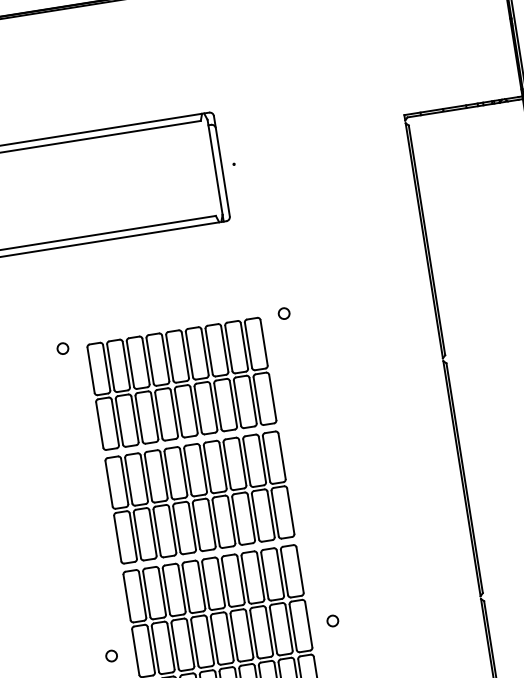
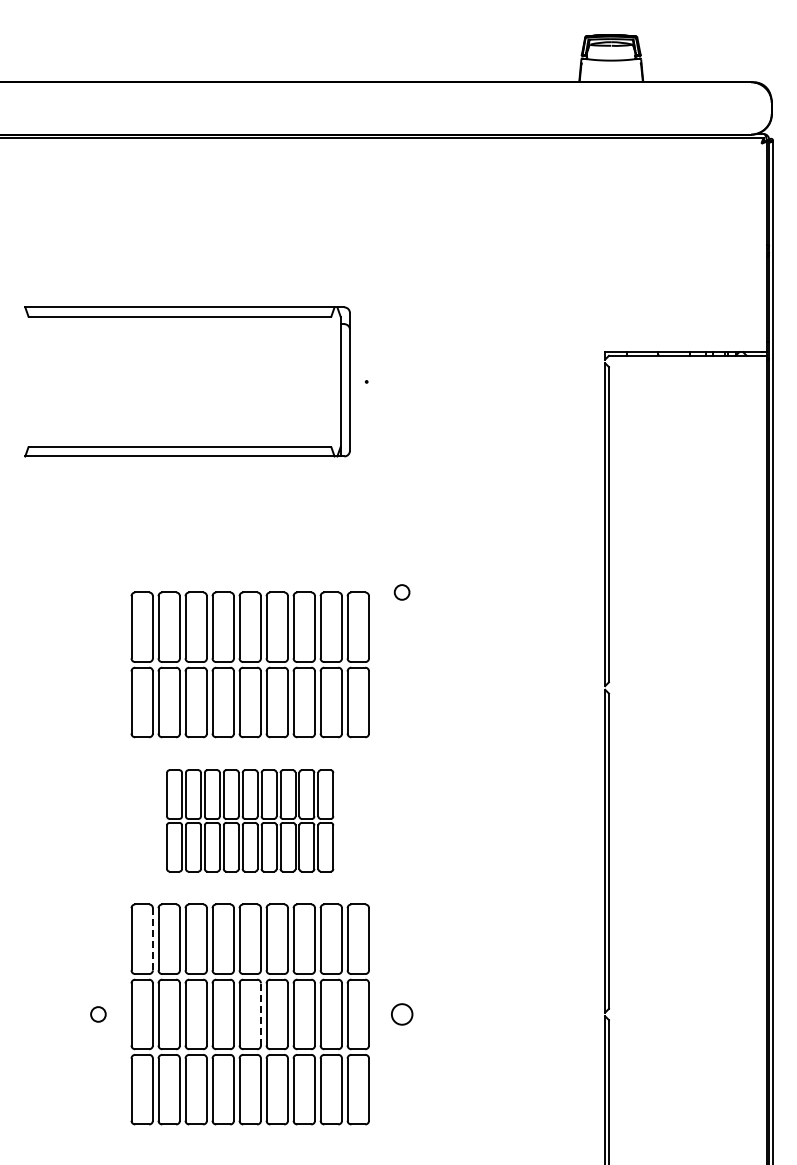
circle: (63, 348) -> (98, 592), removed
part: (199, 497) -> (249, 820), size x0.7
line: (142, 594) -> (152, 938), solid -> dashed
circle: (332, 621) -> (401, 1014), size x1.4
line: (229, 636) -> (260, 1013), solid -> dashed

